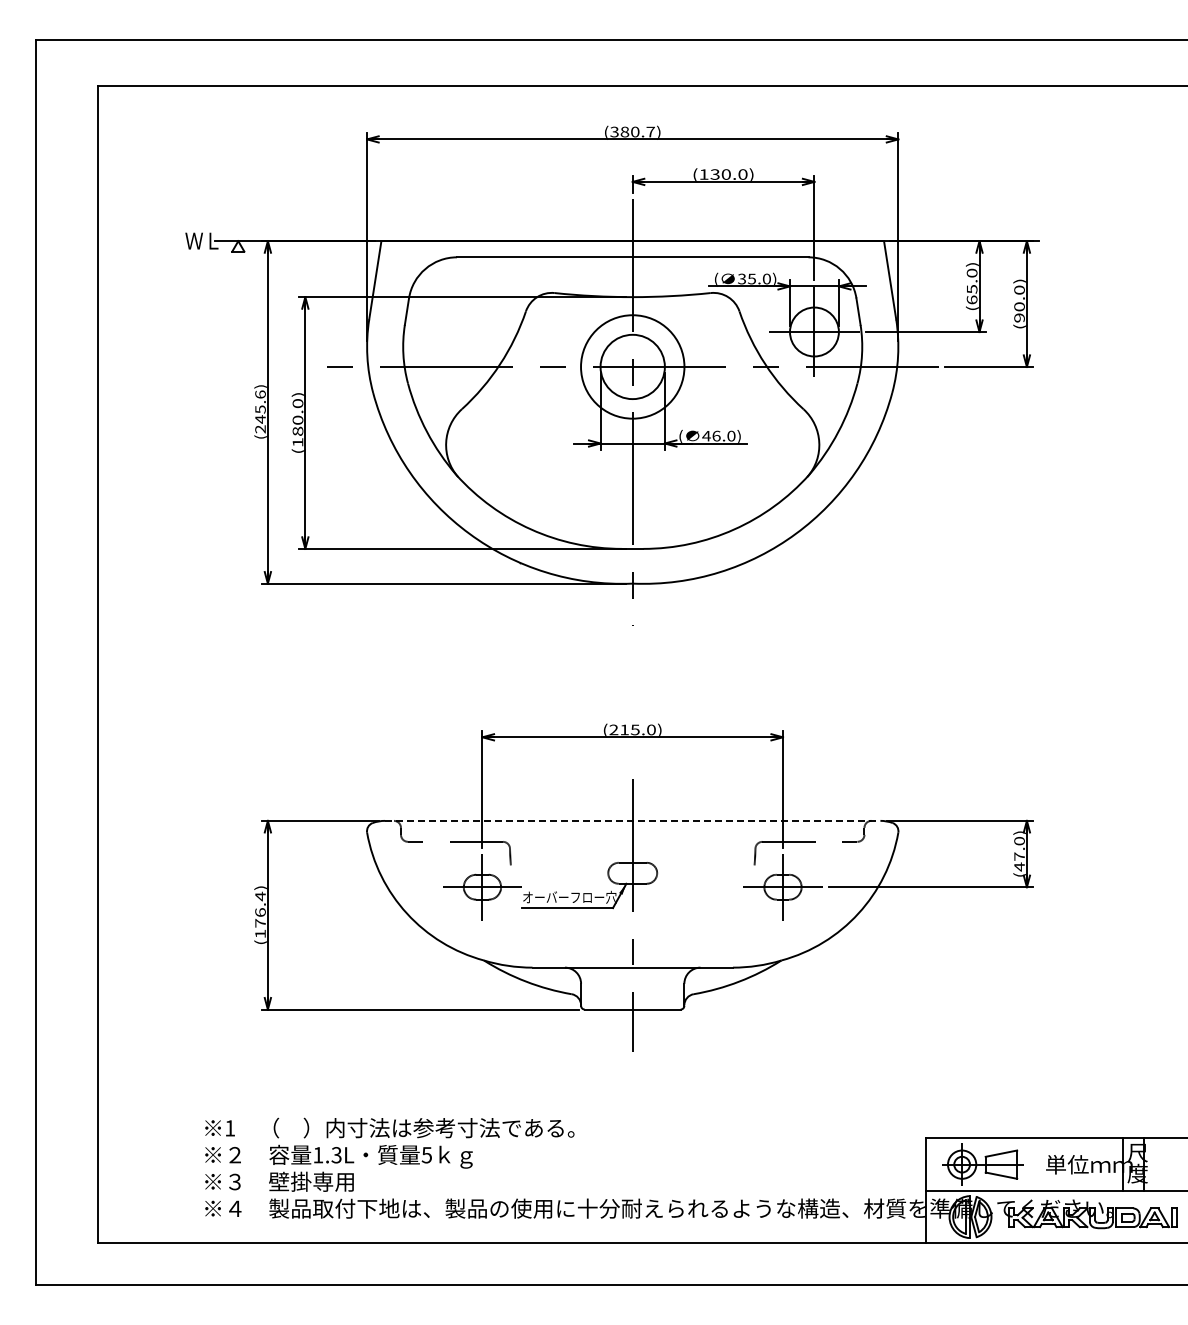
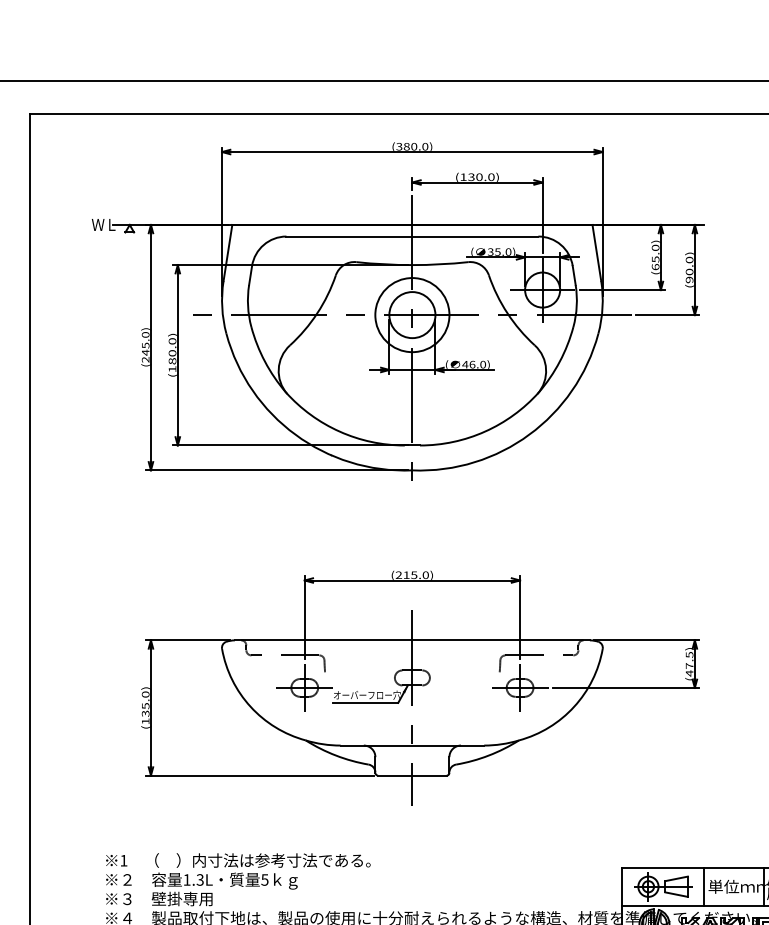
text: (650, 131) -> (425, 146), (380.7) -> (380.0)
text: (260, 394) -> (145, 334), (245.6) -> (245.0)
line: (632, 820) -> (412, 640), dashed -> solid
text: (1019, 841) -> (689, 655), (47.0) -> (47.5)
text: (260, 909) -> (145, 703), (176.4) -> (135.0)
line: (1039, 1164) -> (703, 886), added

